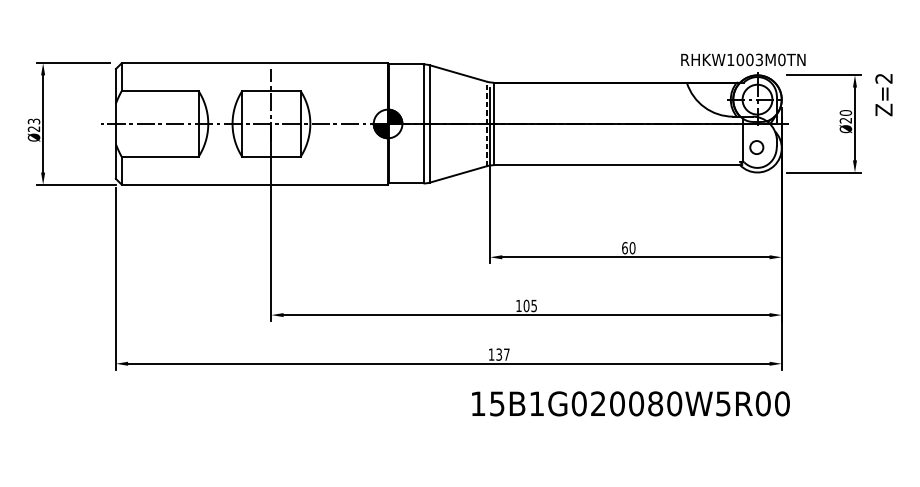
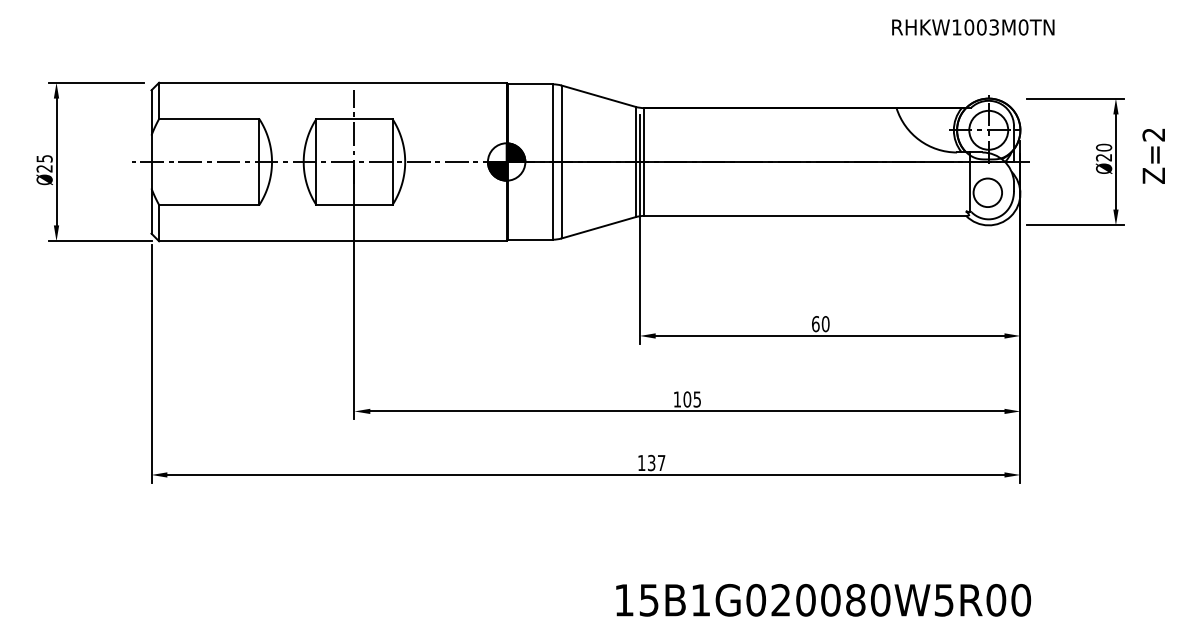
text: (743, 59) -> (973, 27), moved
text: (883, 94) -> (1153, 155), moved
text: (33, 121) -> (43, 158), Ø23 -> Ø25
line: (486, 123) -> (635, 161), dashed -> solid
circle: (756, 147) -> (987, 192), size x1.67
text: (630, 404) -> (823, 600), moved

